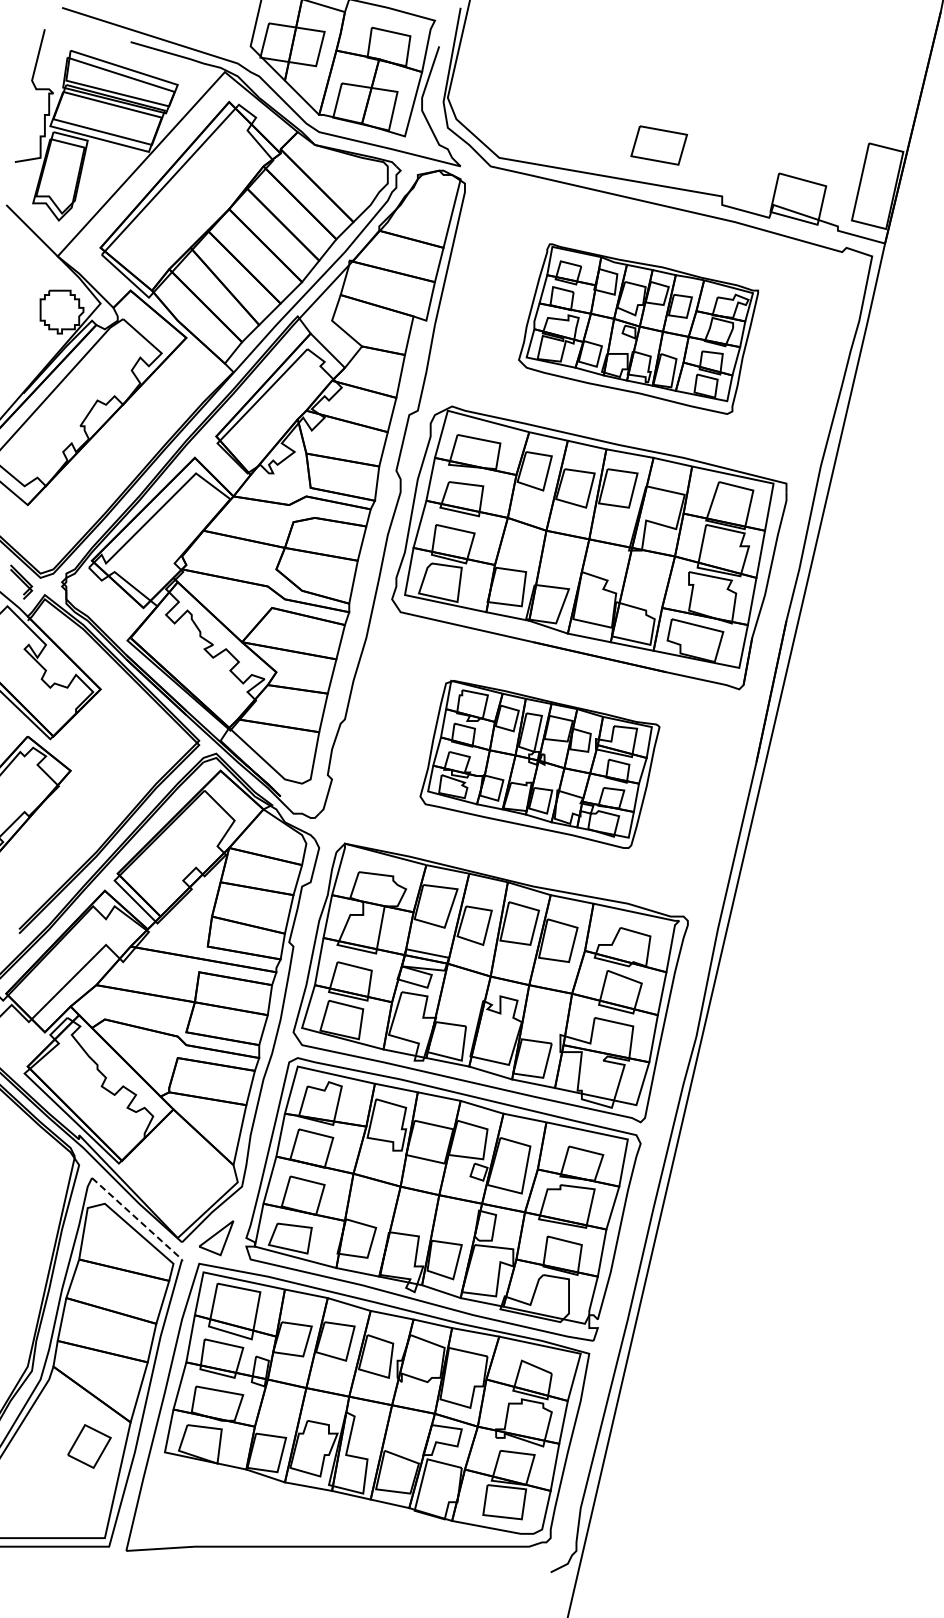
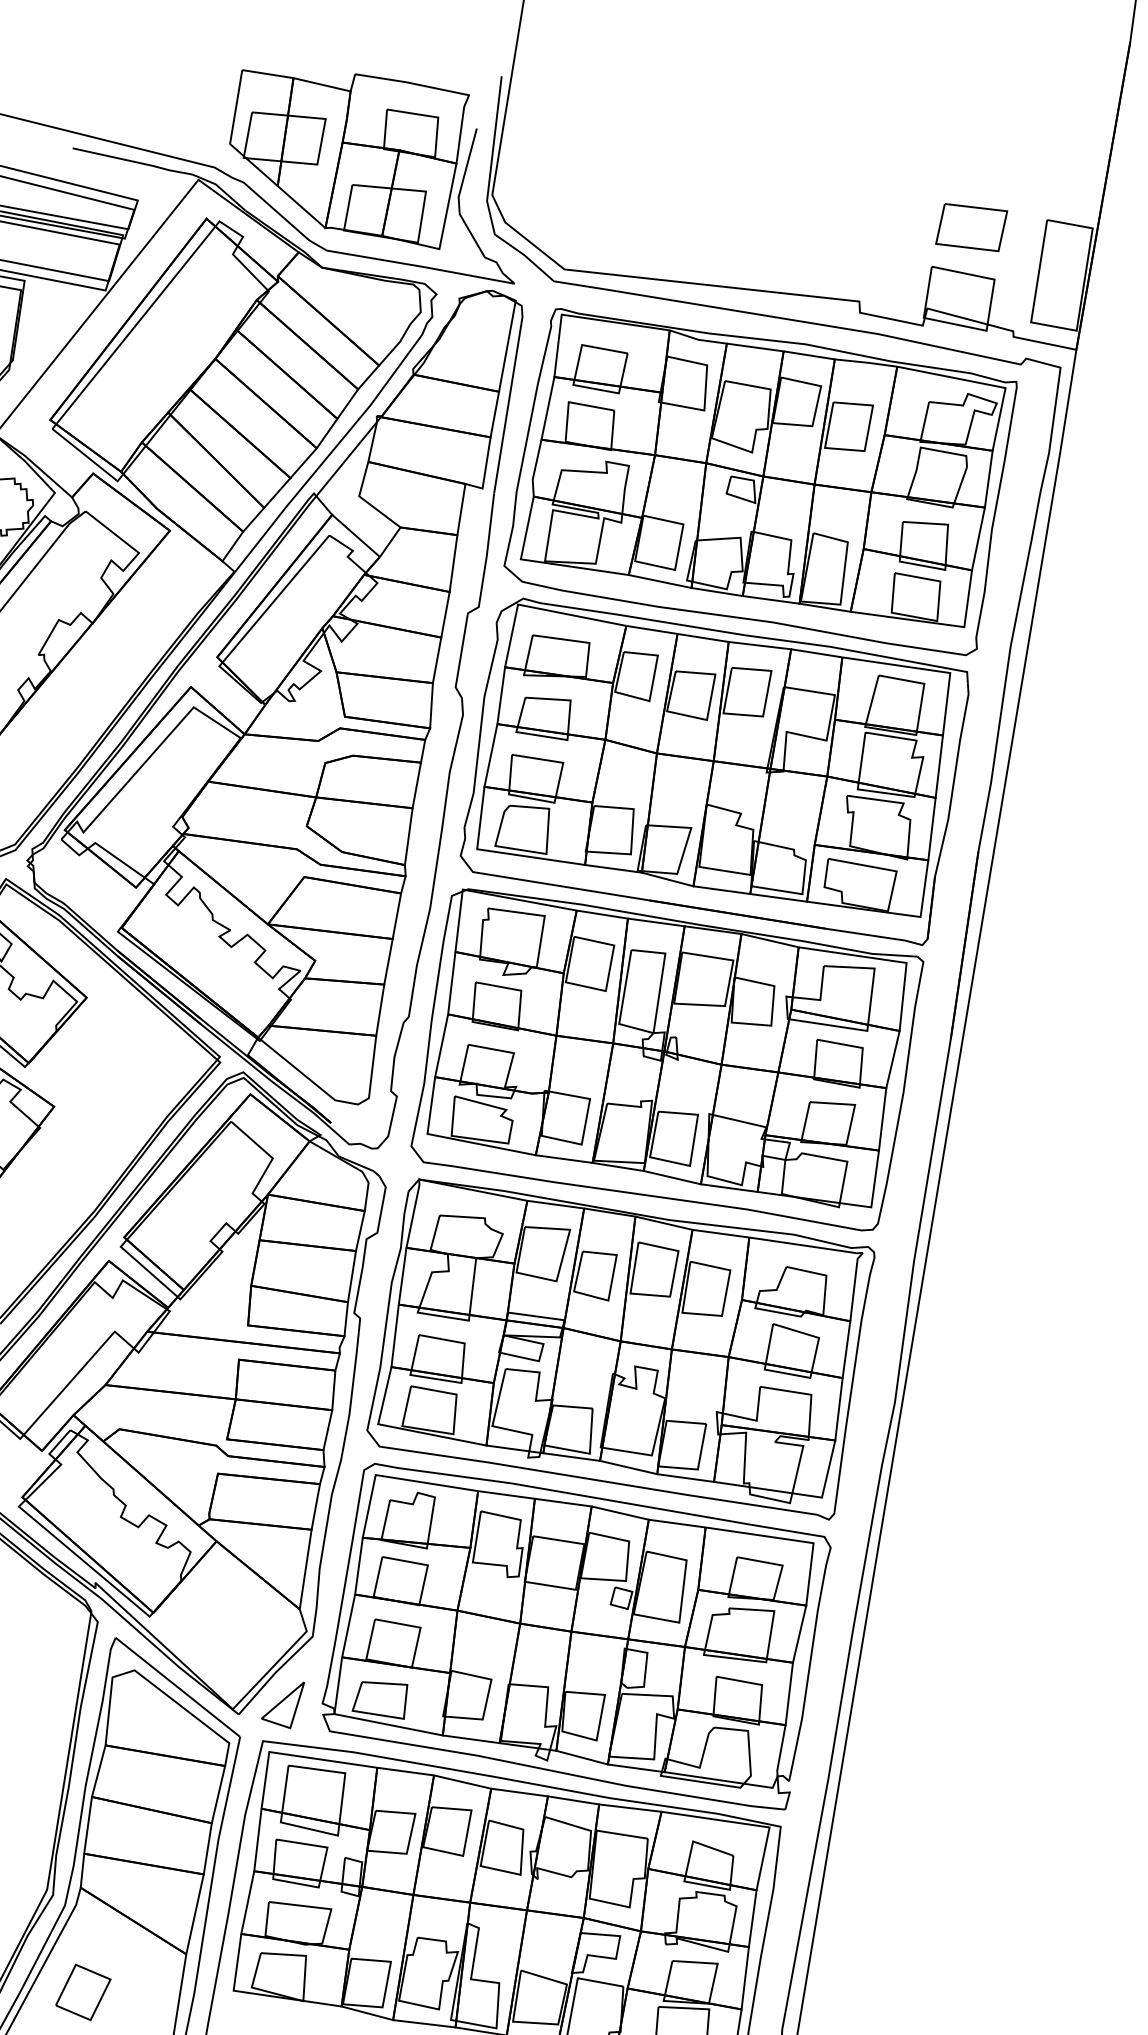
part: (659, 145) -> (972, 227), moved
part: (638, 328) -> (760, 481), size x1.67
part: (539, 764) -> (667, 1059), size x1.67
line: (137, 1219) -> (178, 1688), dashed -> solid
part: (89, 1446) -> (83, 1992), moved

